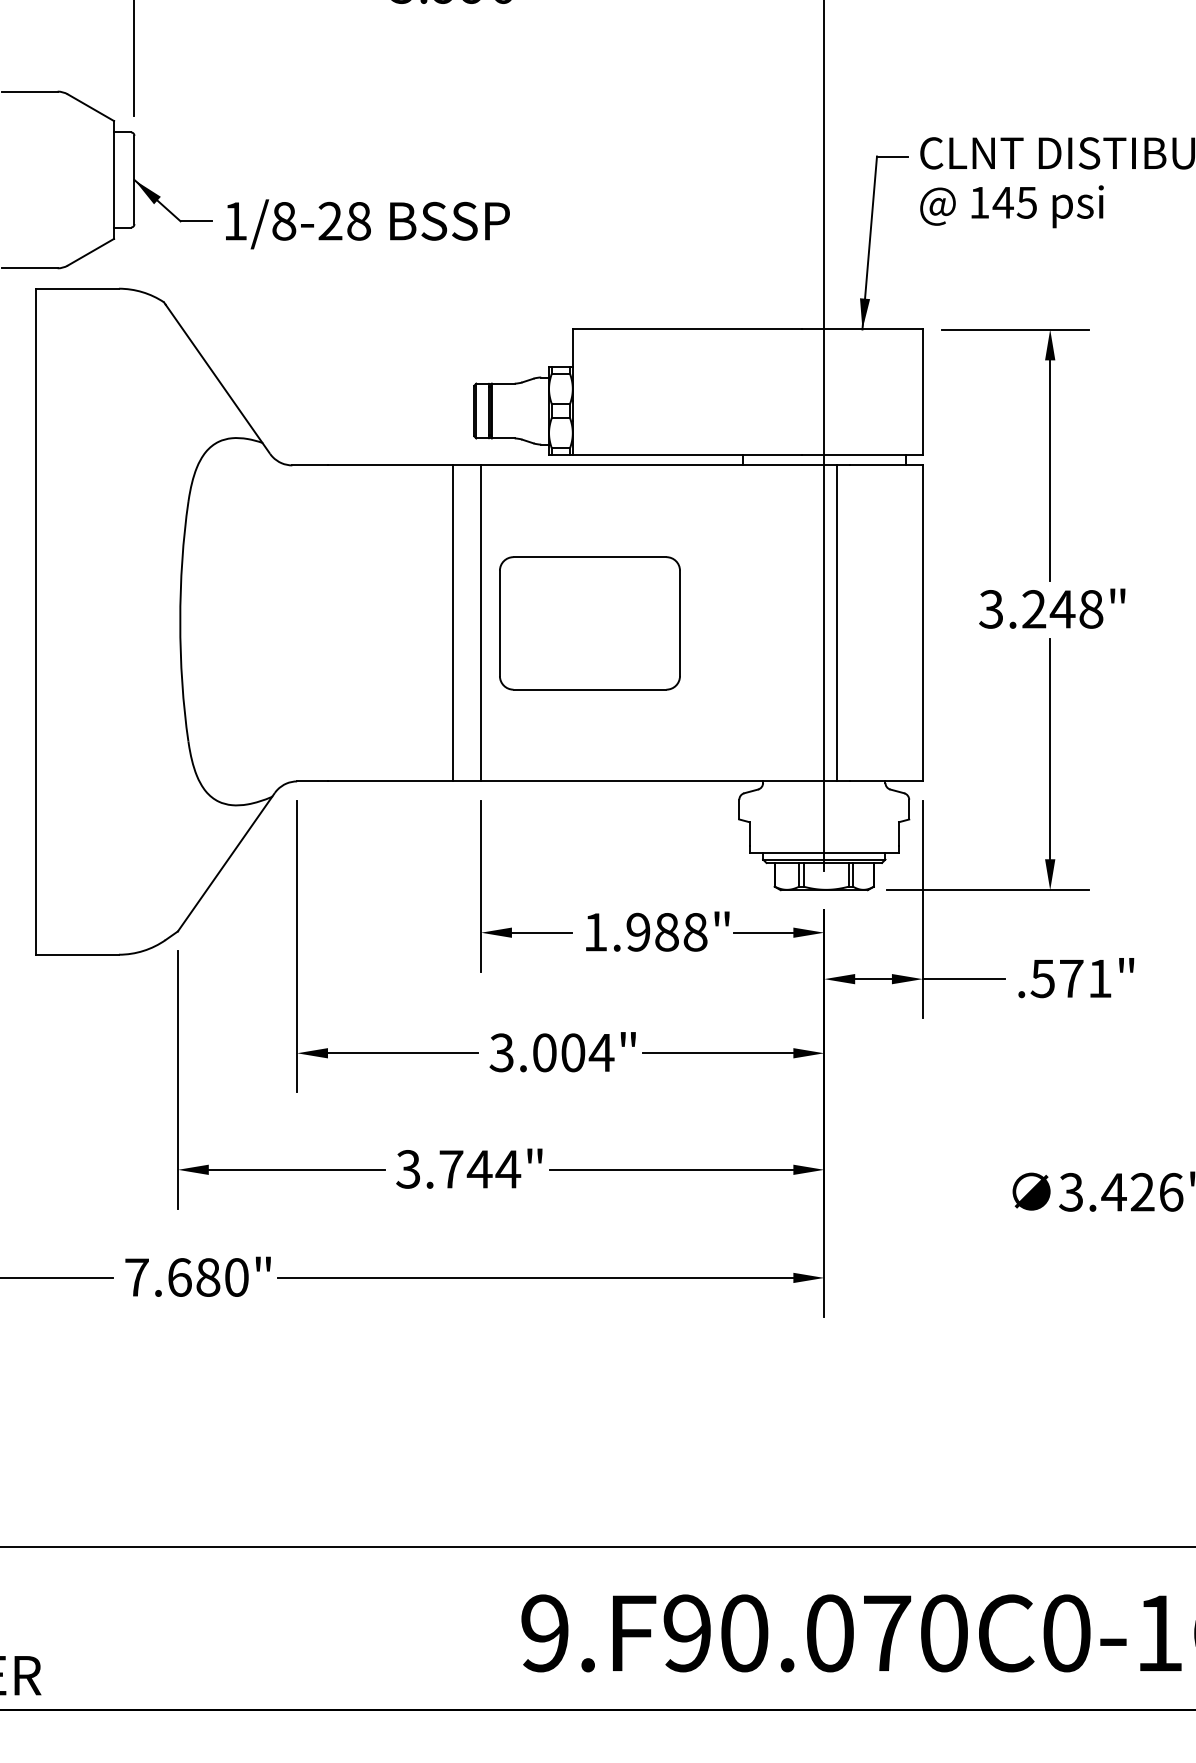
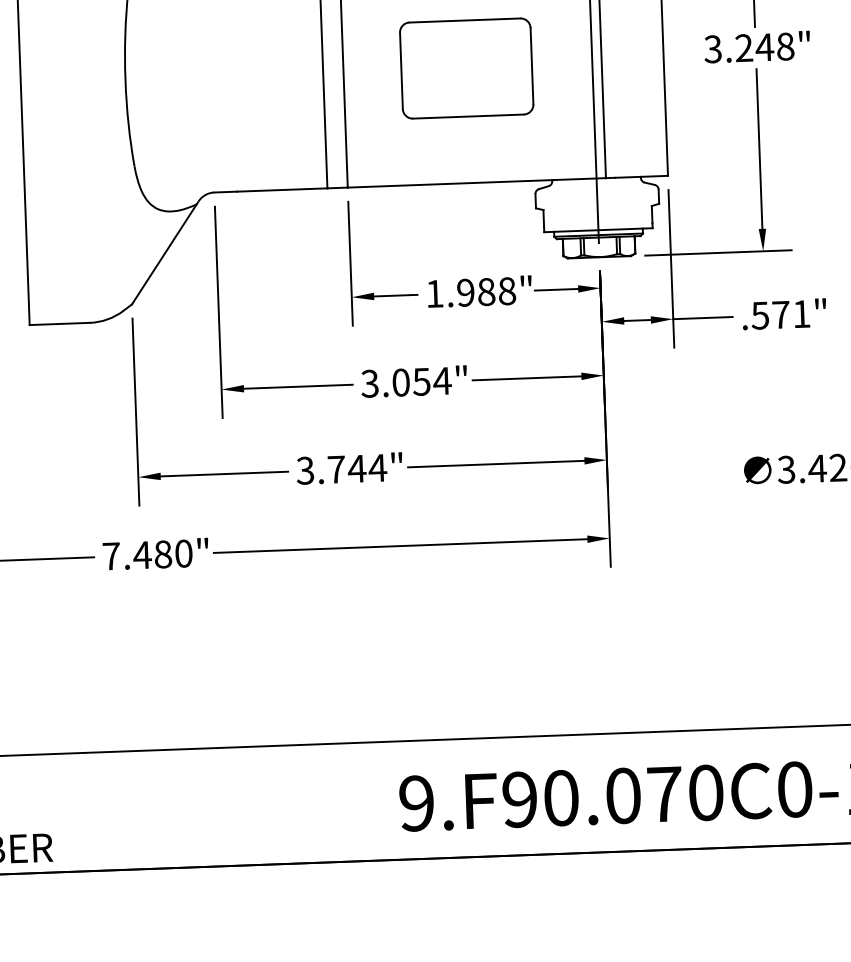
part: (589, 623) -> (466, 68), moved
text: (572, 1052) -> (421, 381), 3.004" -> 3.054"
text: (179, 1277) -> (142, 555), 7.680" -> 7.480"

